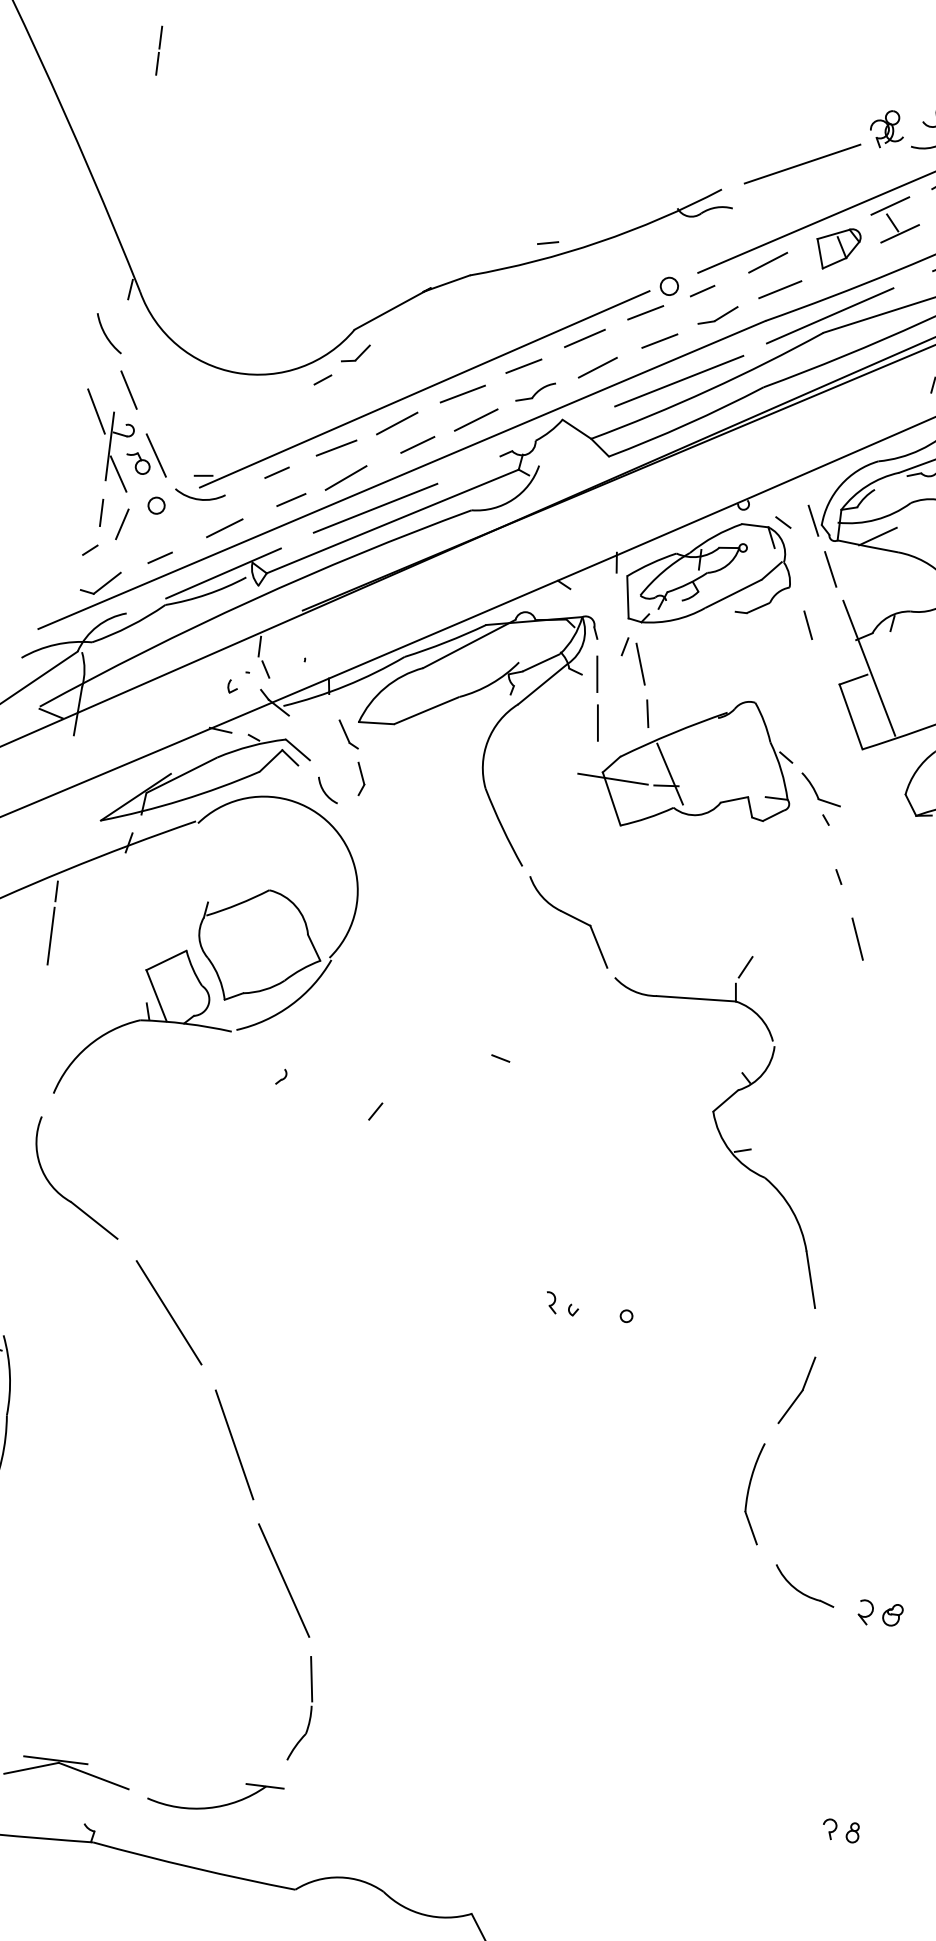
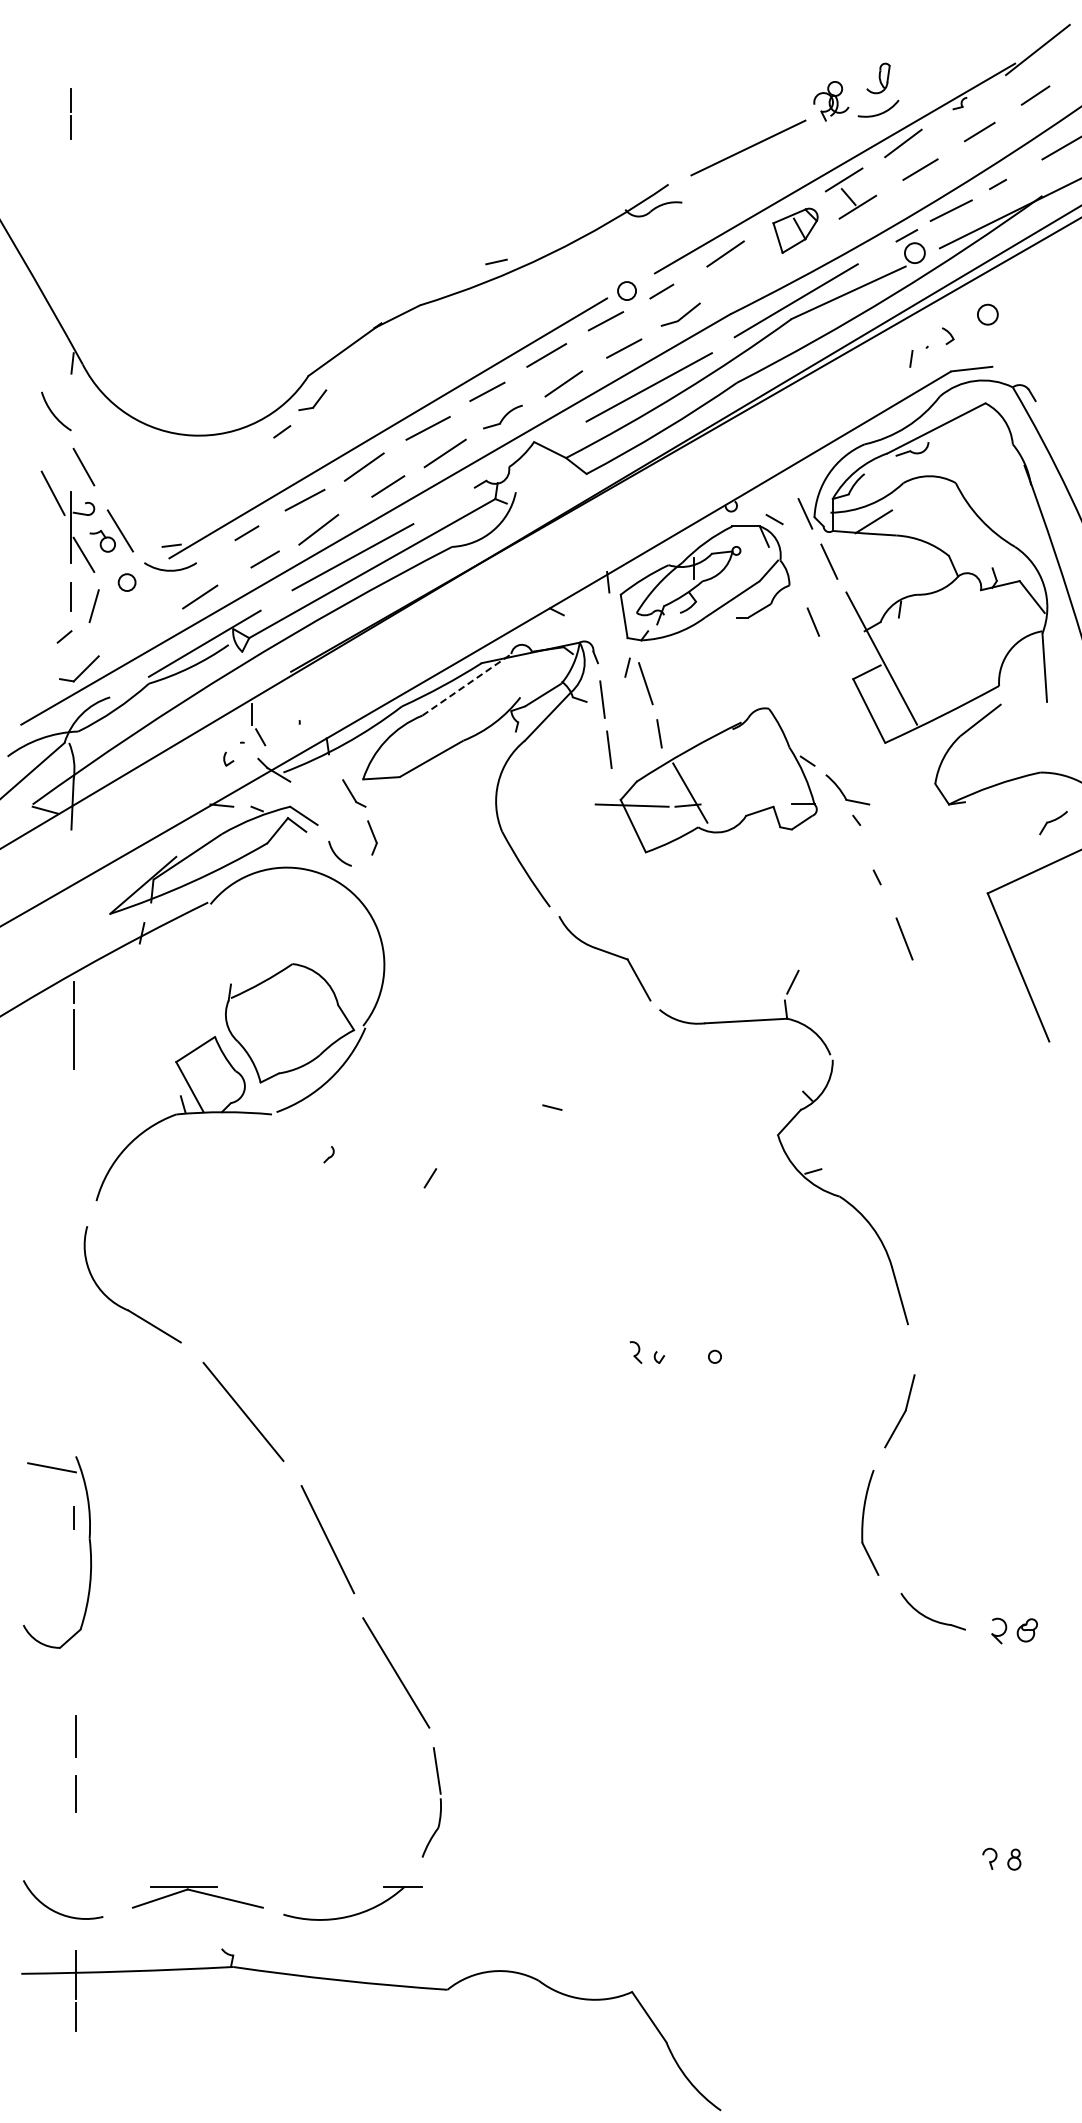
line: (780, 289) -> (741, 279), removed
line: (160, 557) -> (137, 635), removed
line: (469, 643) -> (467, 684), solid -> dashed

